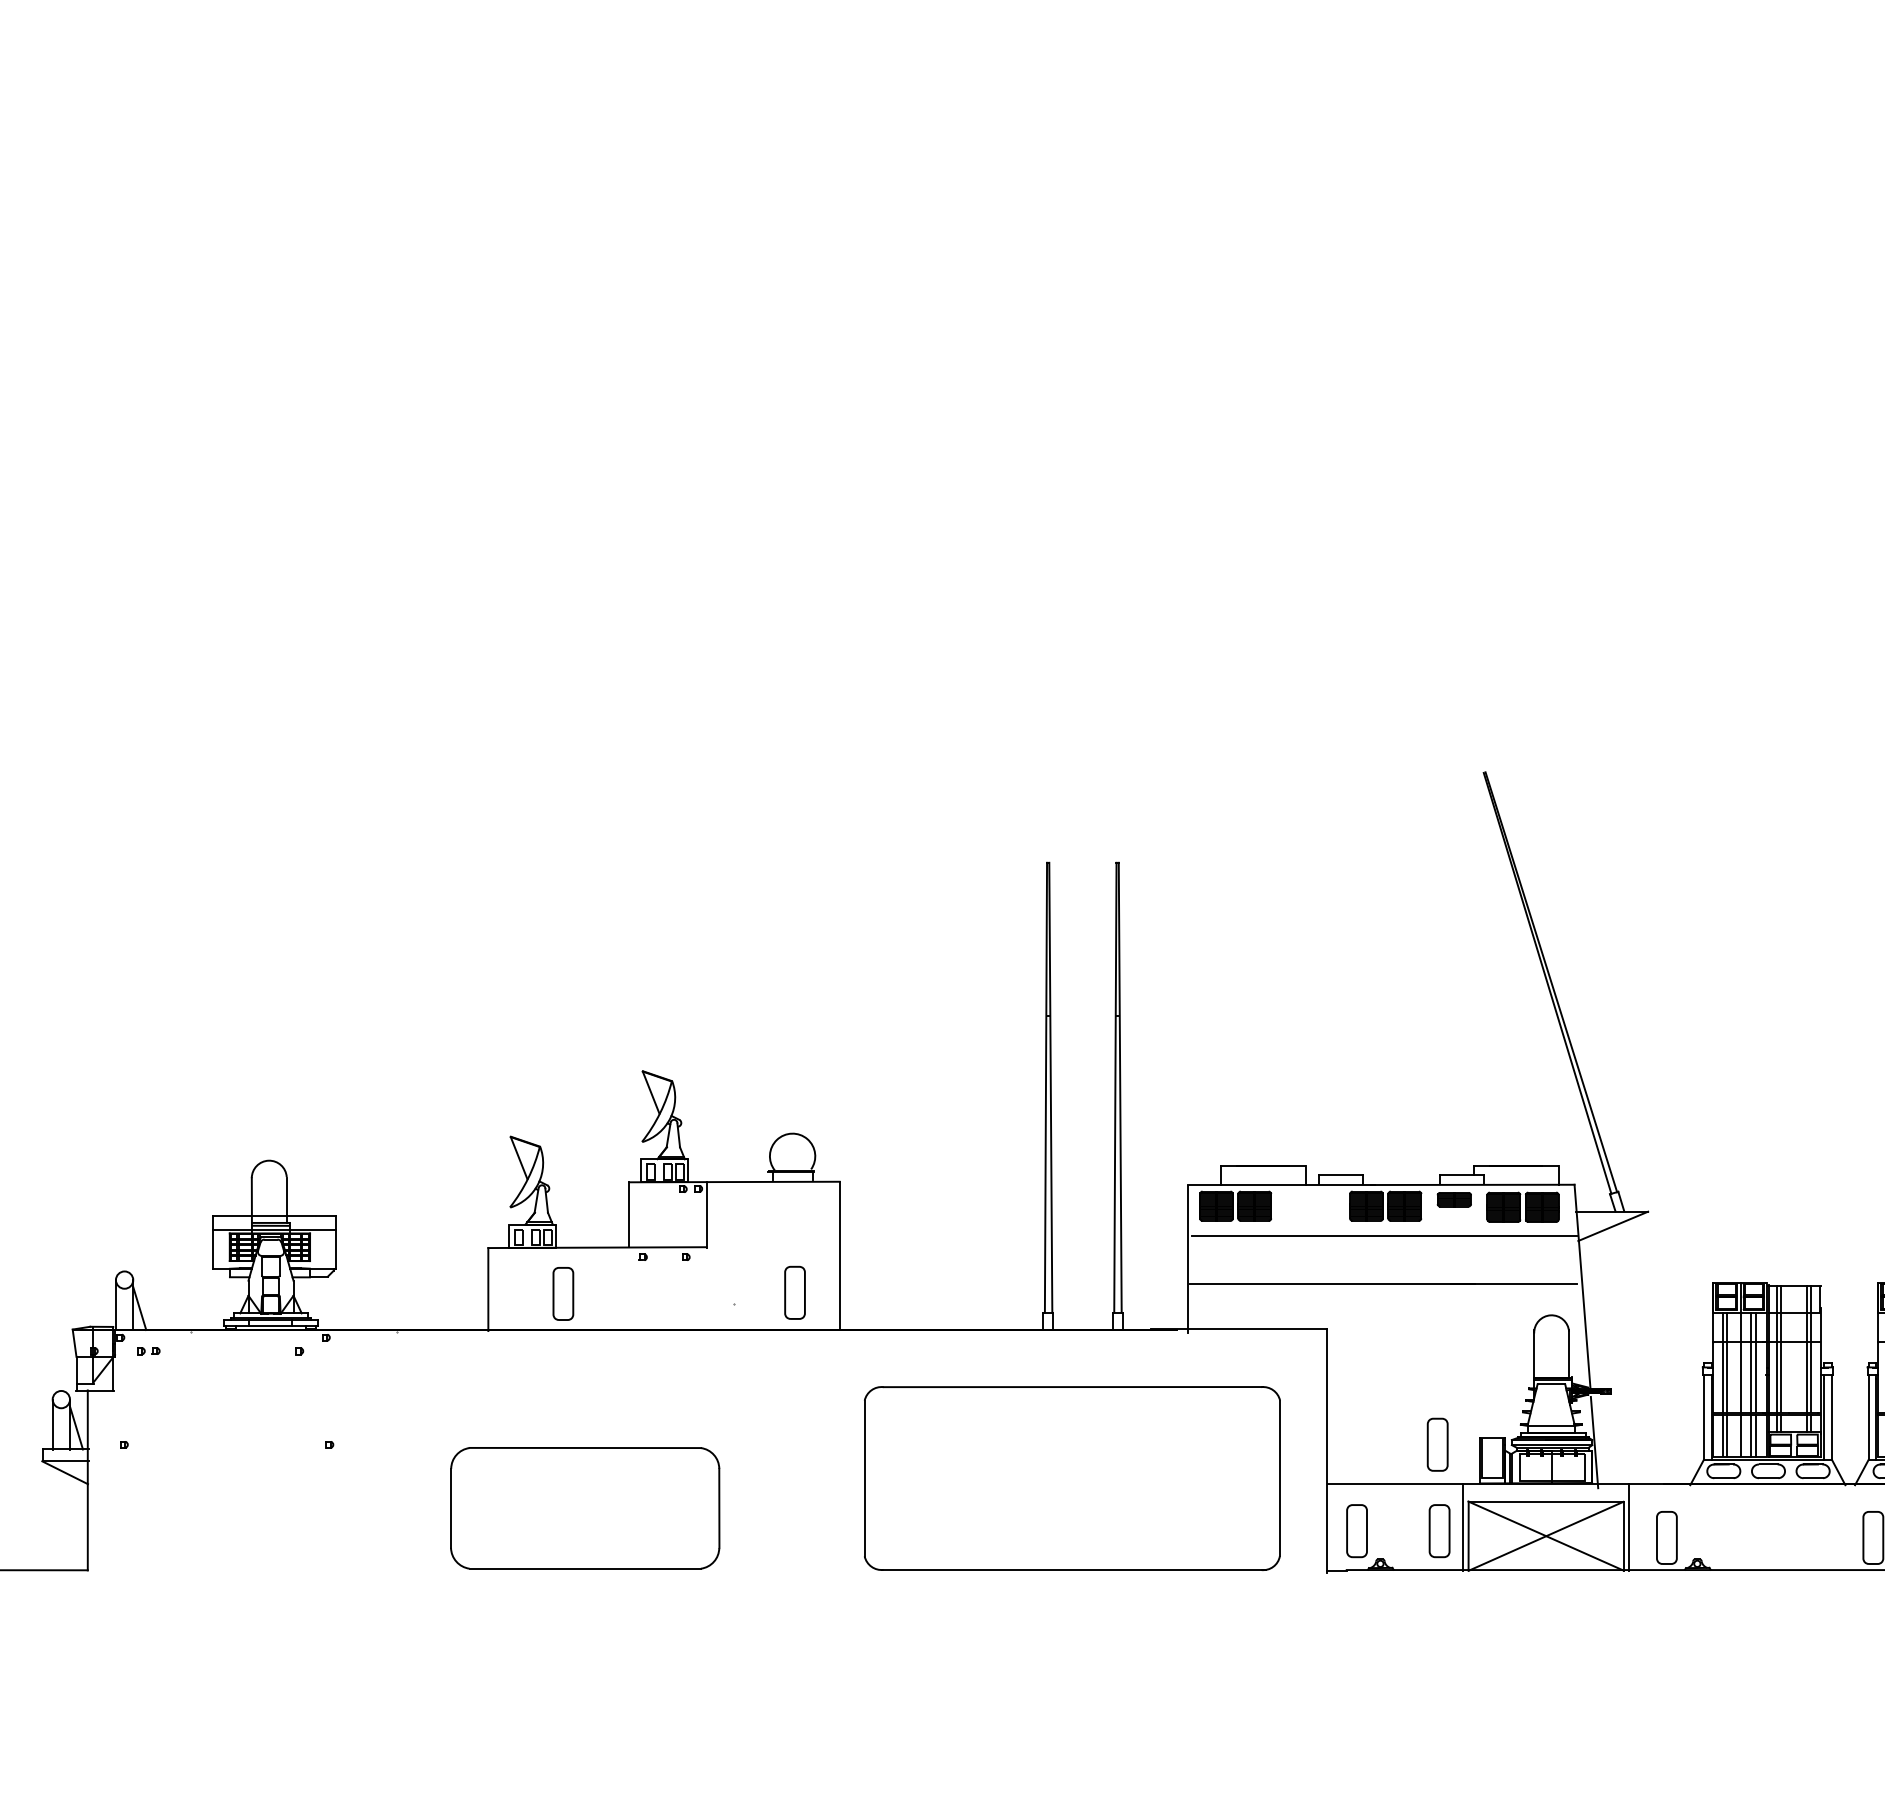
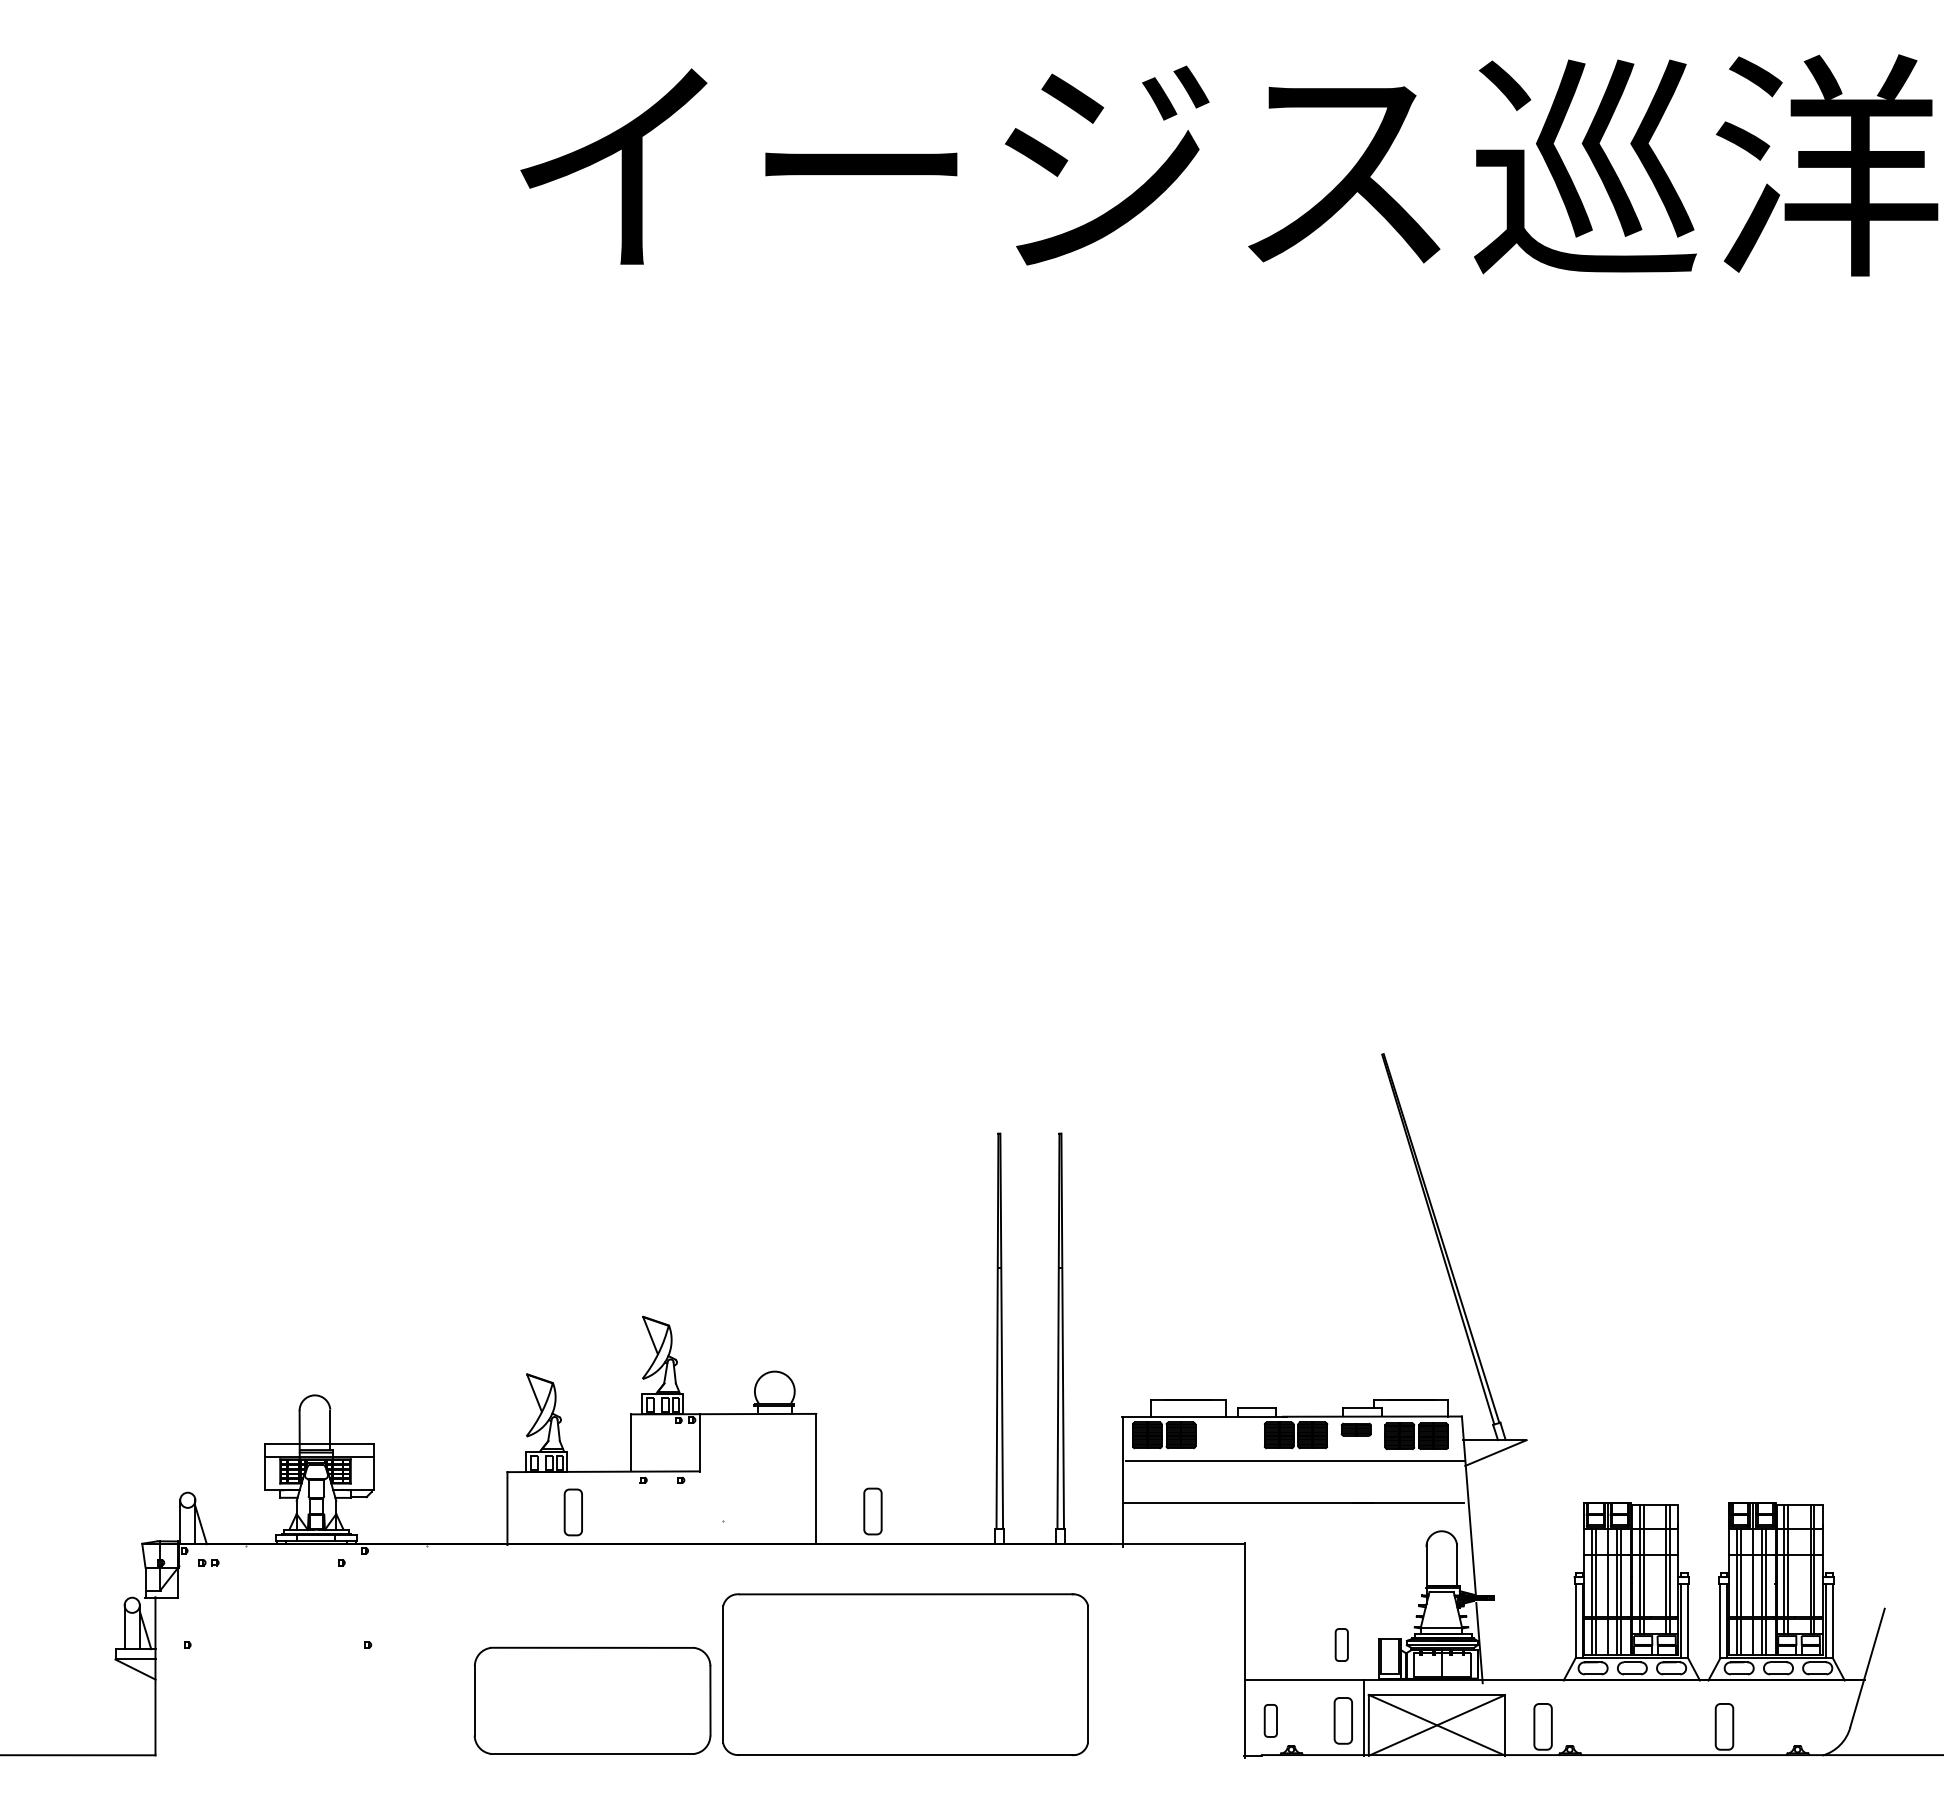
part: (794, 1292) -> (872, 1511), moved
part: (1437, 1444) -> (1341, 1644), size x0.7
part: (1072, 1478) -> (905, 1674), moved
line: (1628, 1527) -> (1509, 1717), removed
part: (1356, 1530) -> (1270, 1720), size x0.7

